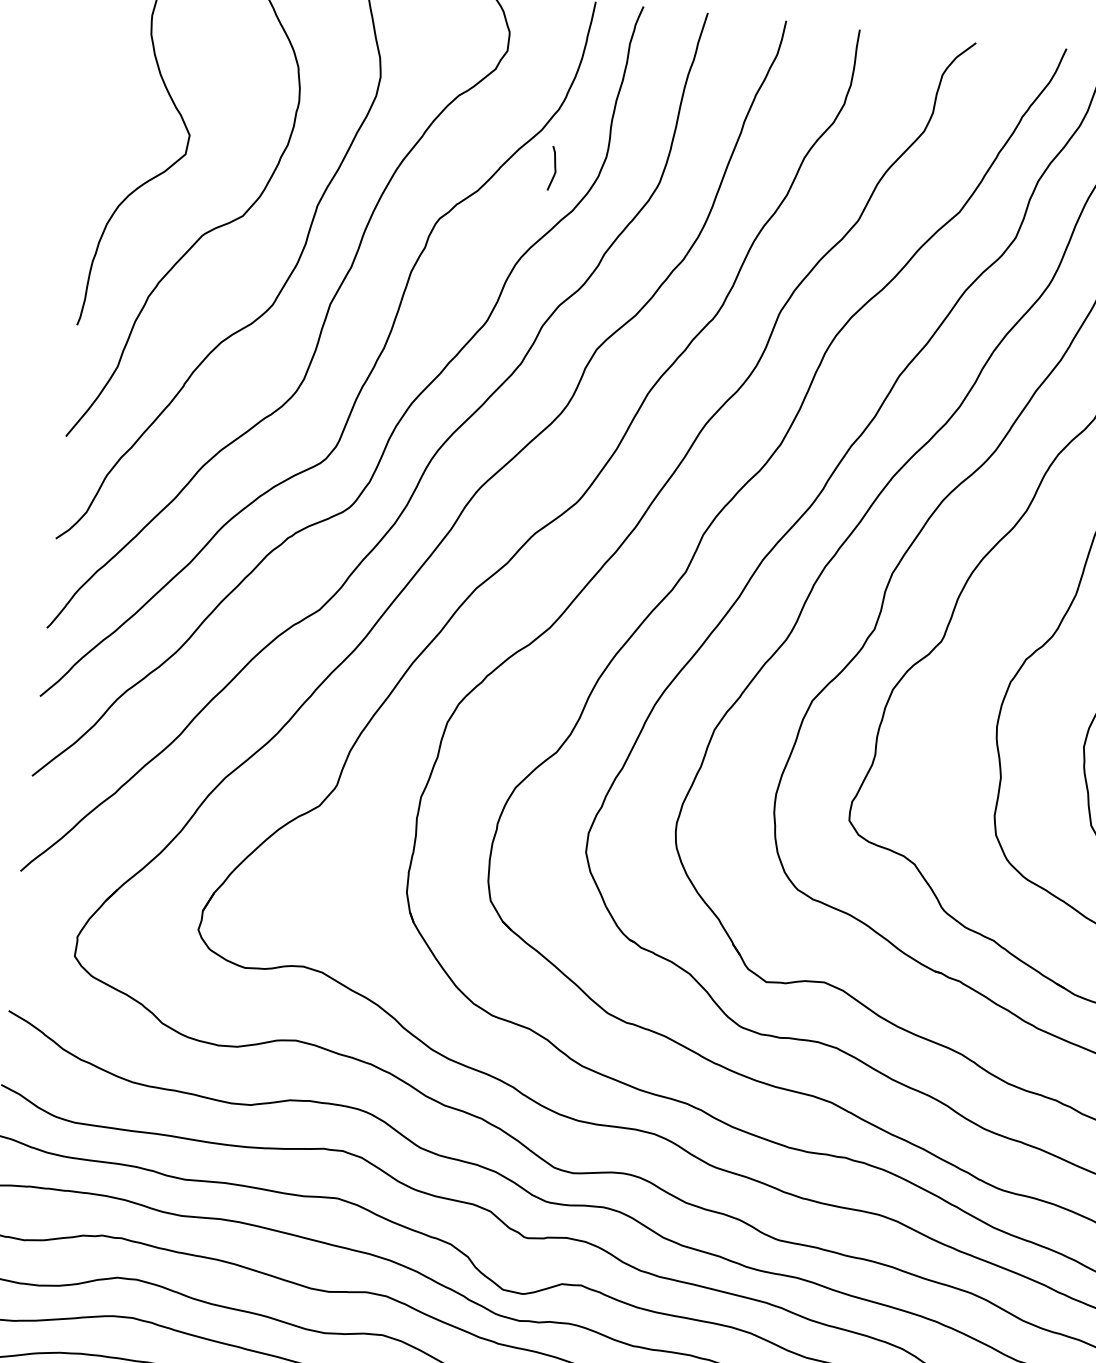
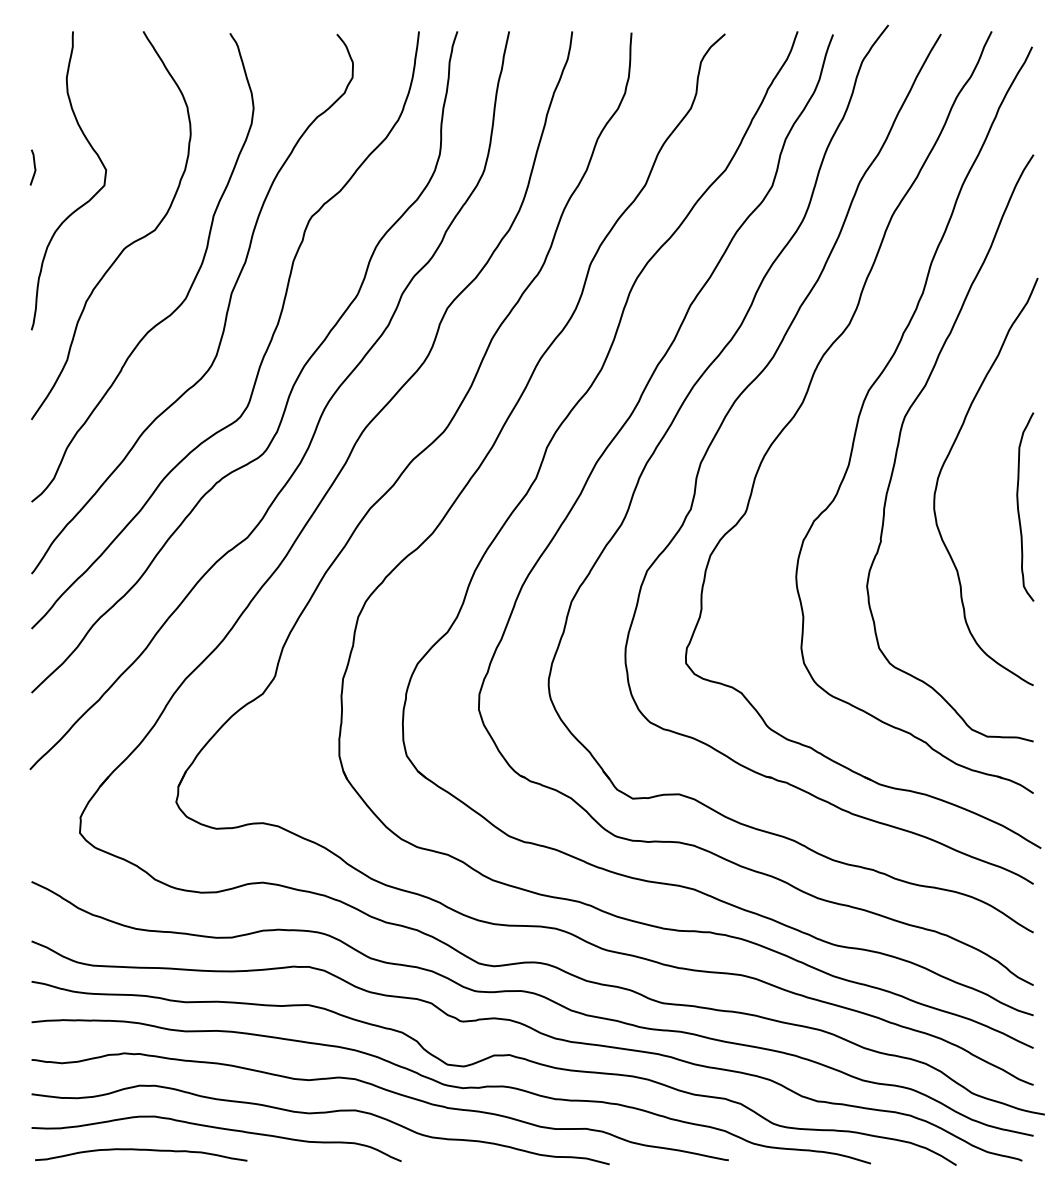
curve: (554, 168) -> (34, 167), moved

